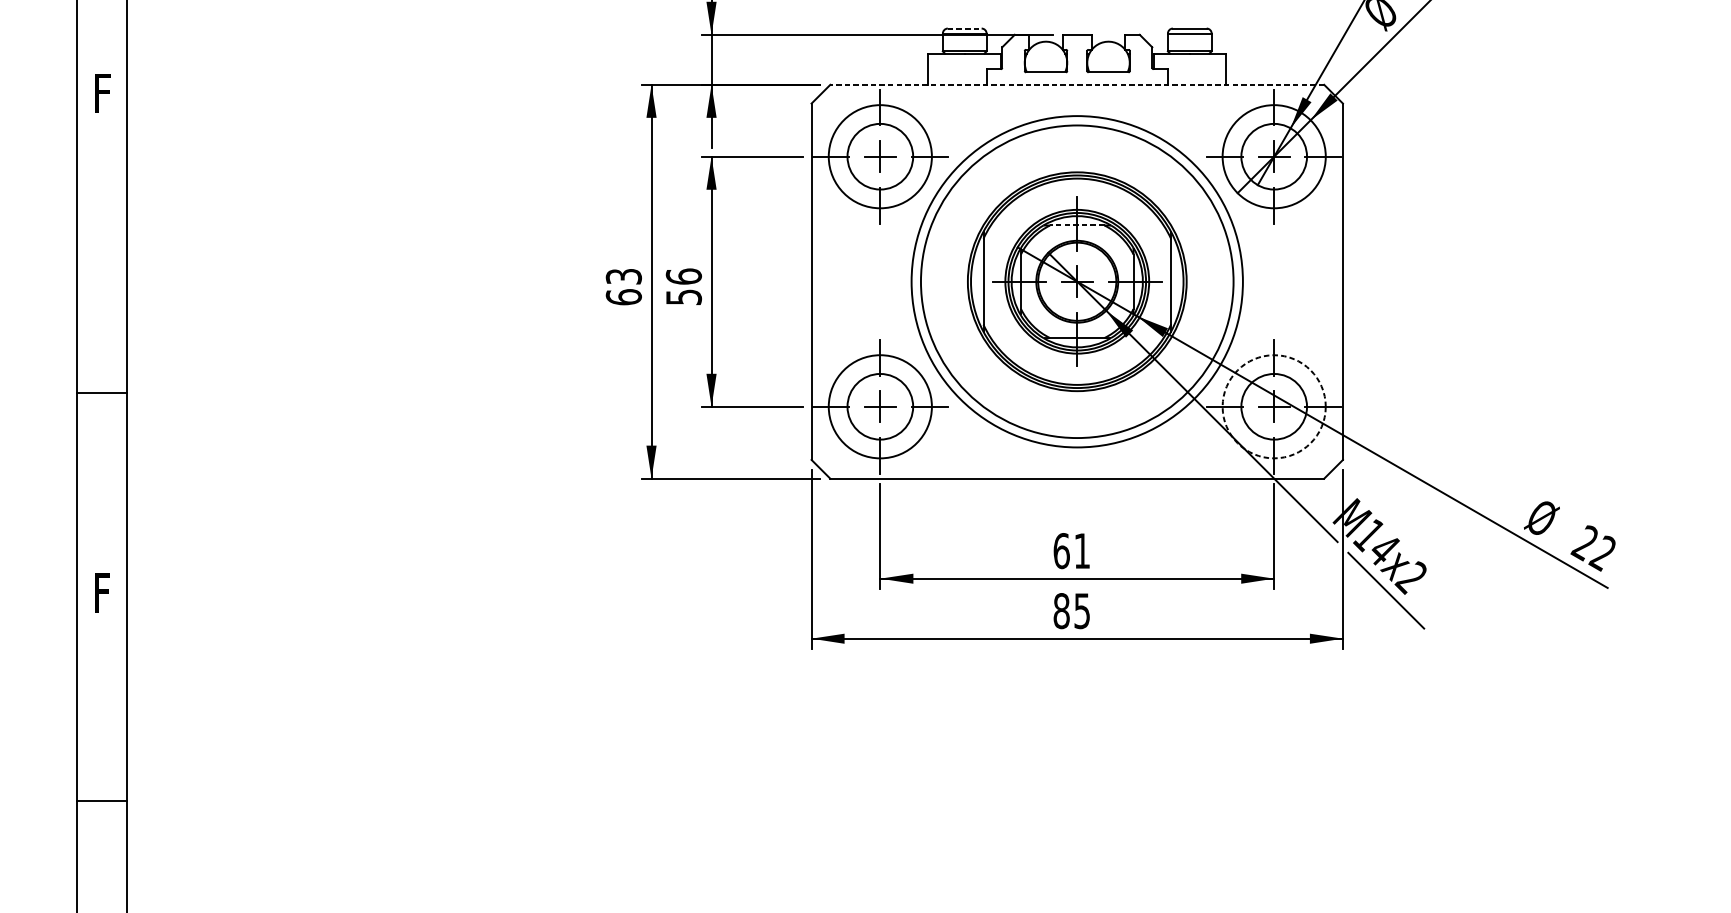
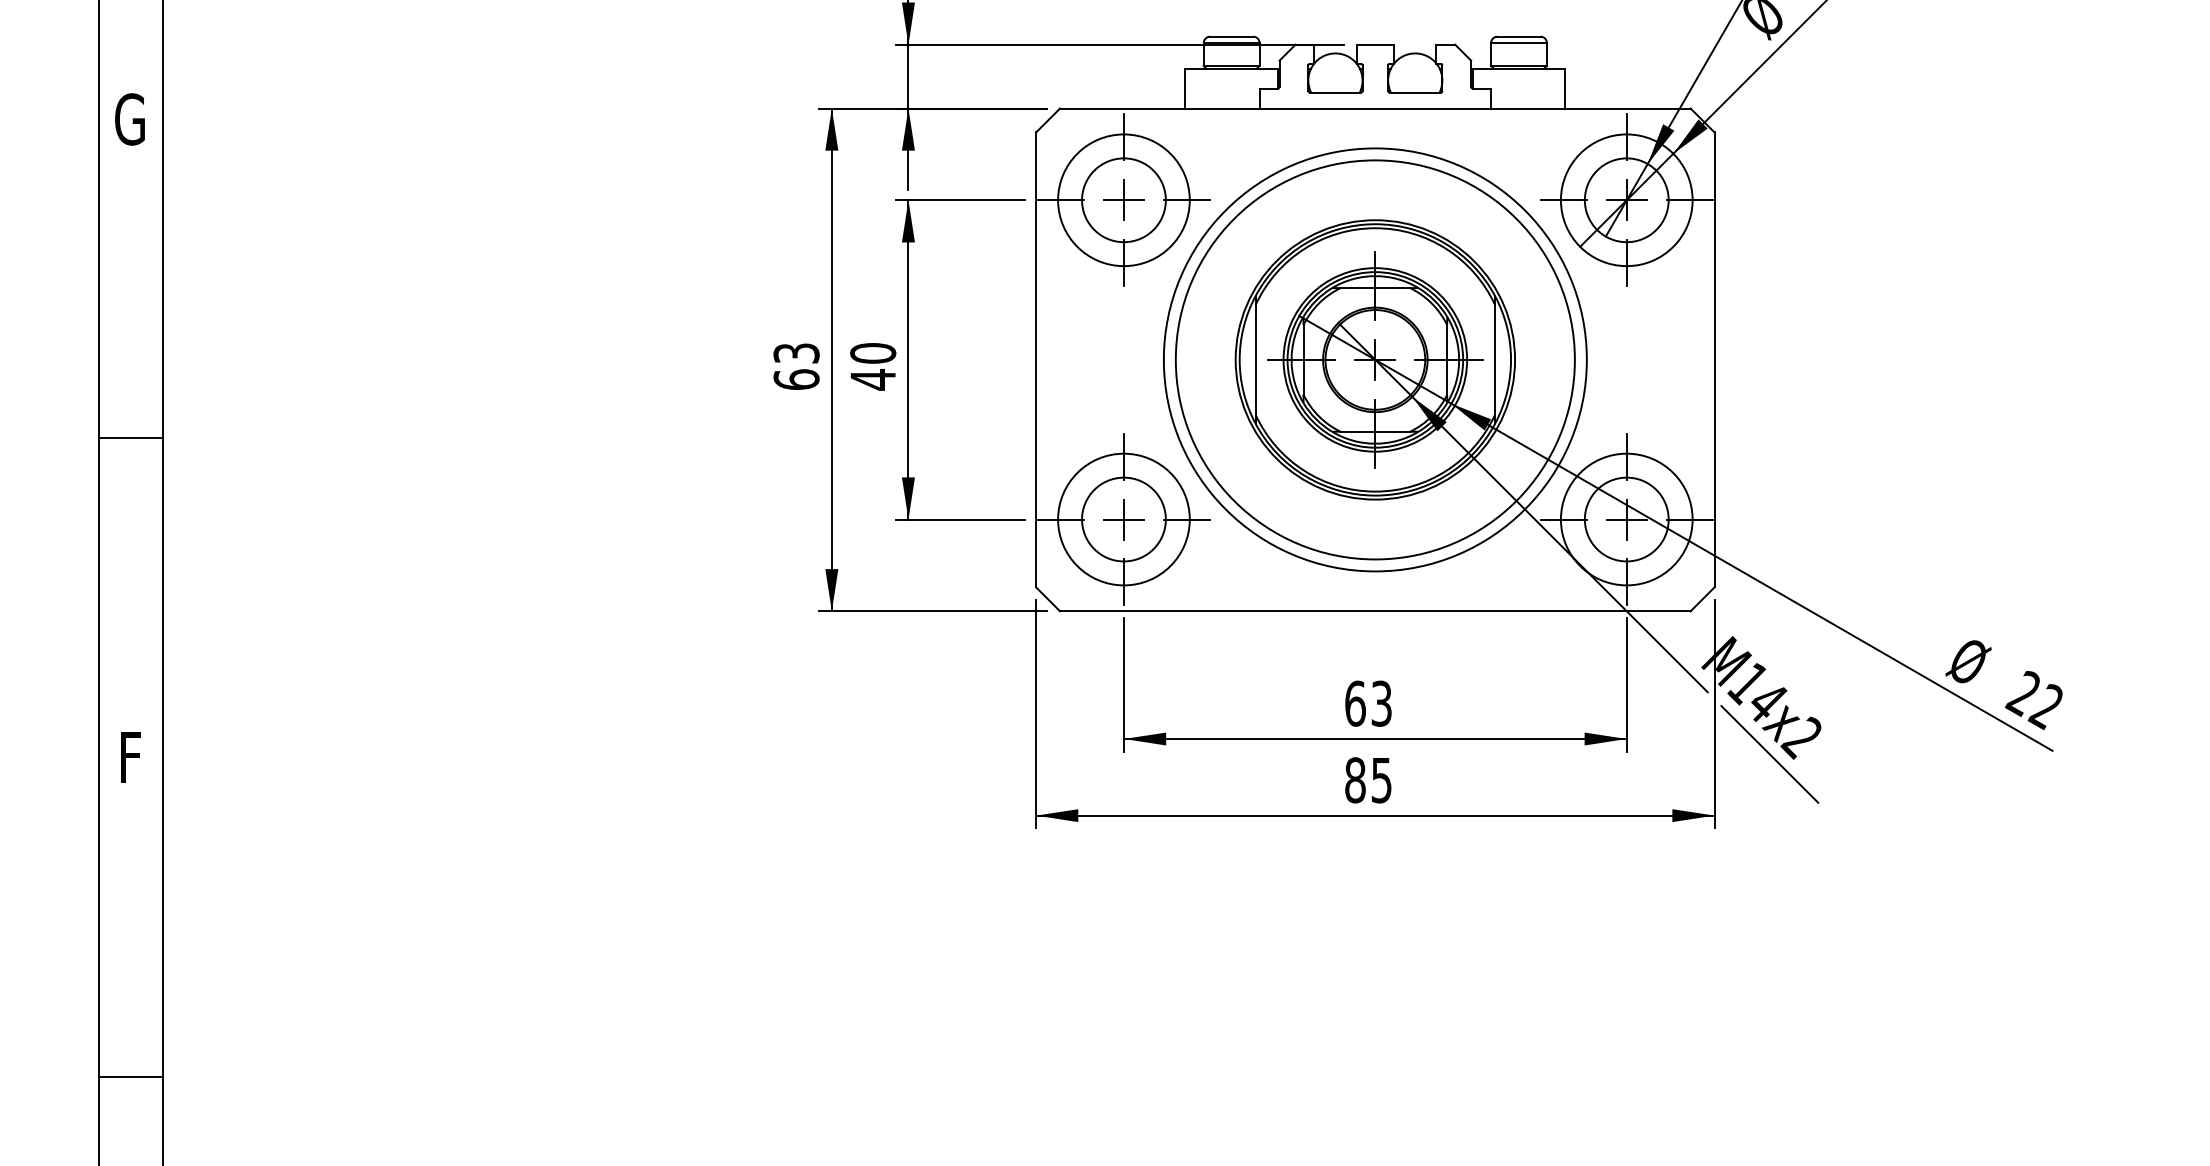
line: (964, 28) -> (1231, 36), dashed -> solid
line: (1076, 84) -> (1374, 108), dashed -> solid
text: (101, 93) -> (129, 119), F -> G
line: (1077, 225) -> (1375, 288), dashed -> solid
text: (684, 286) -> (873, 366), 56 -> 40
line: (102, 393) -> (130, 438), moved
circle: (1273, 406) -> (1626, 519), dashed -> solid
text: (1082, 550) -> (1381, 703), 61 -> 63
line: (102, 800) -> (130, 1076), moved

